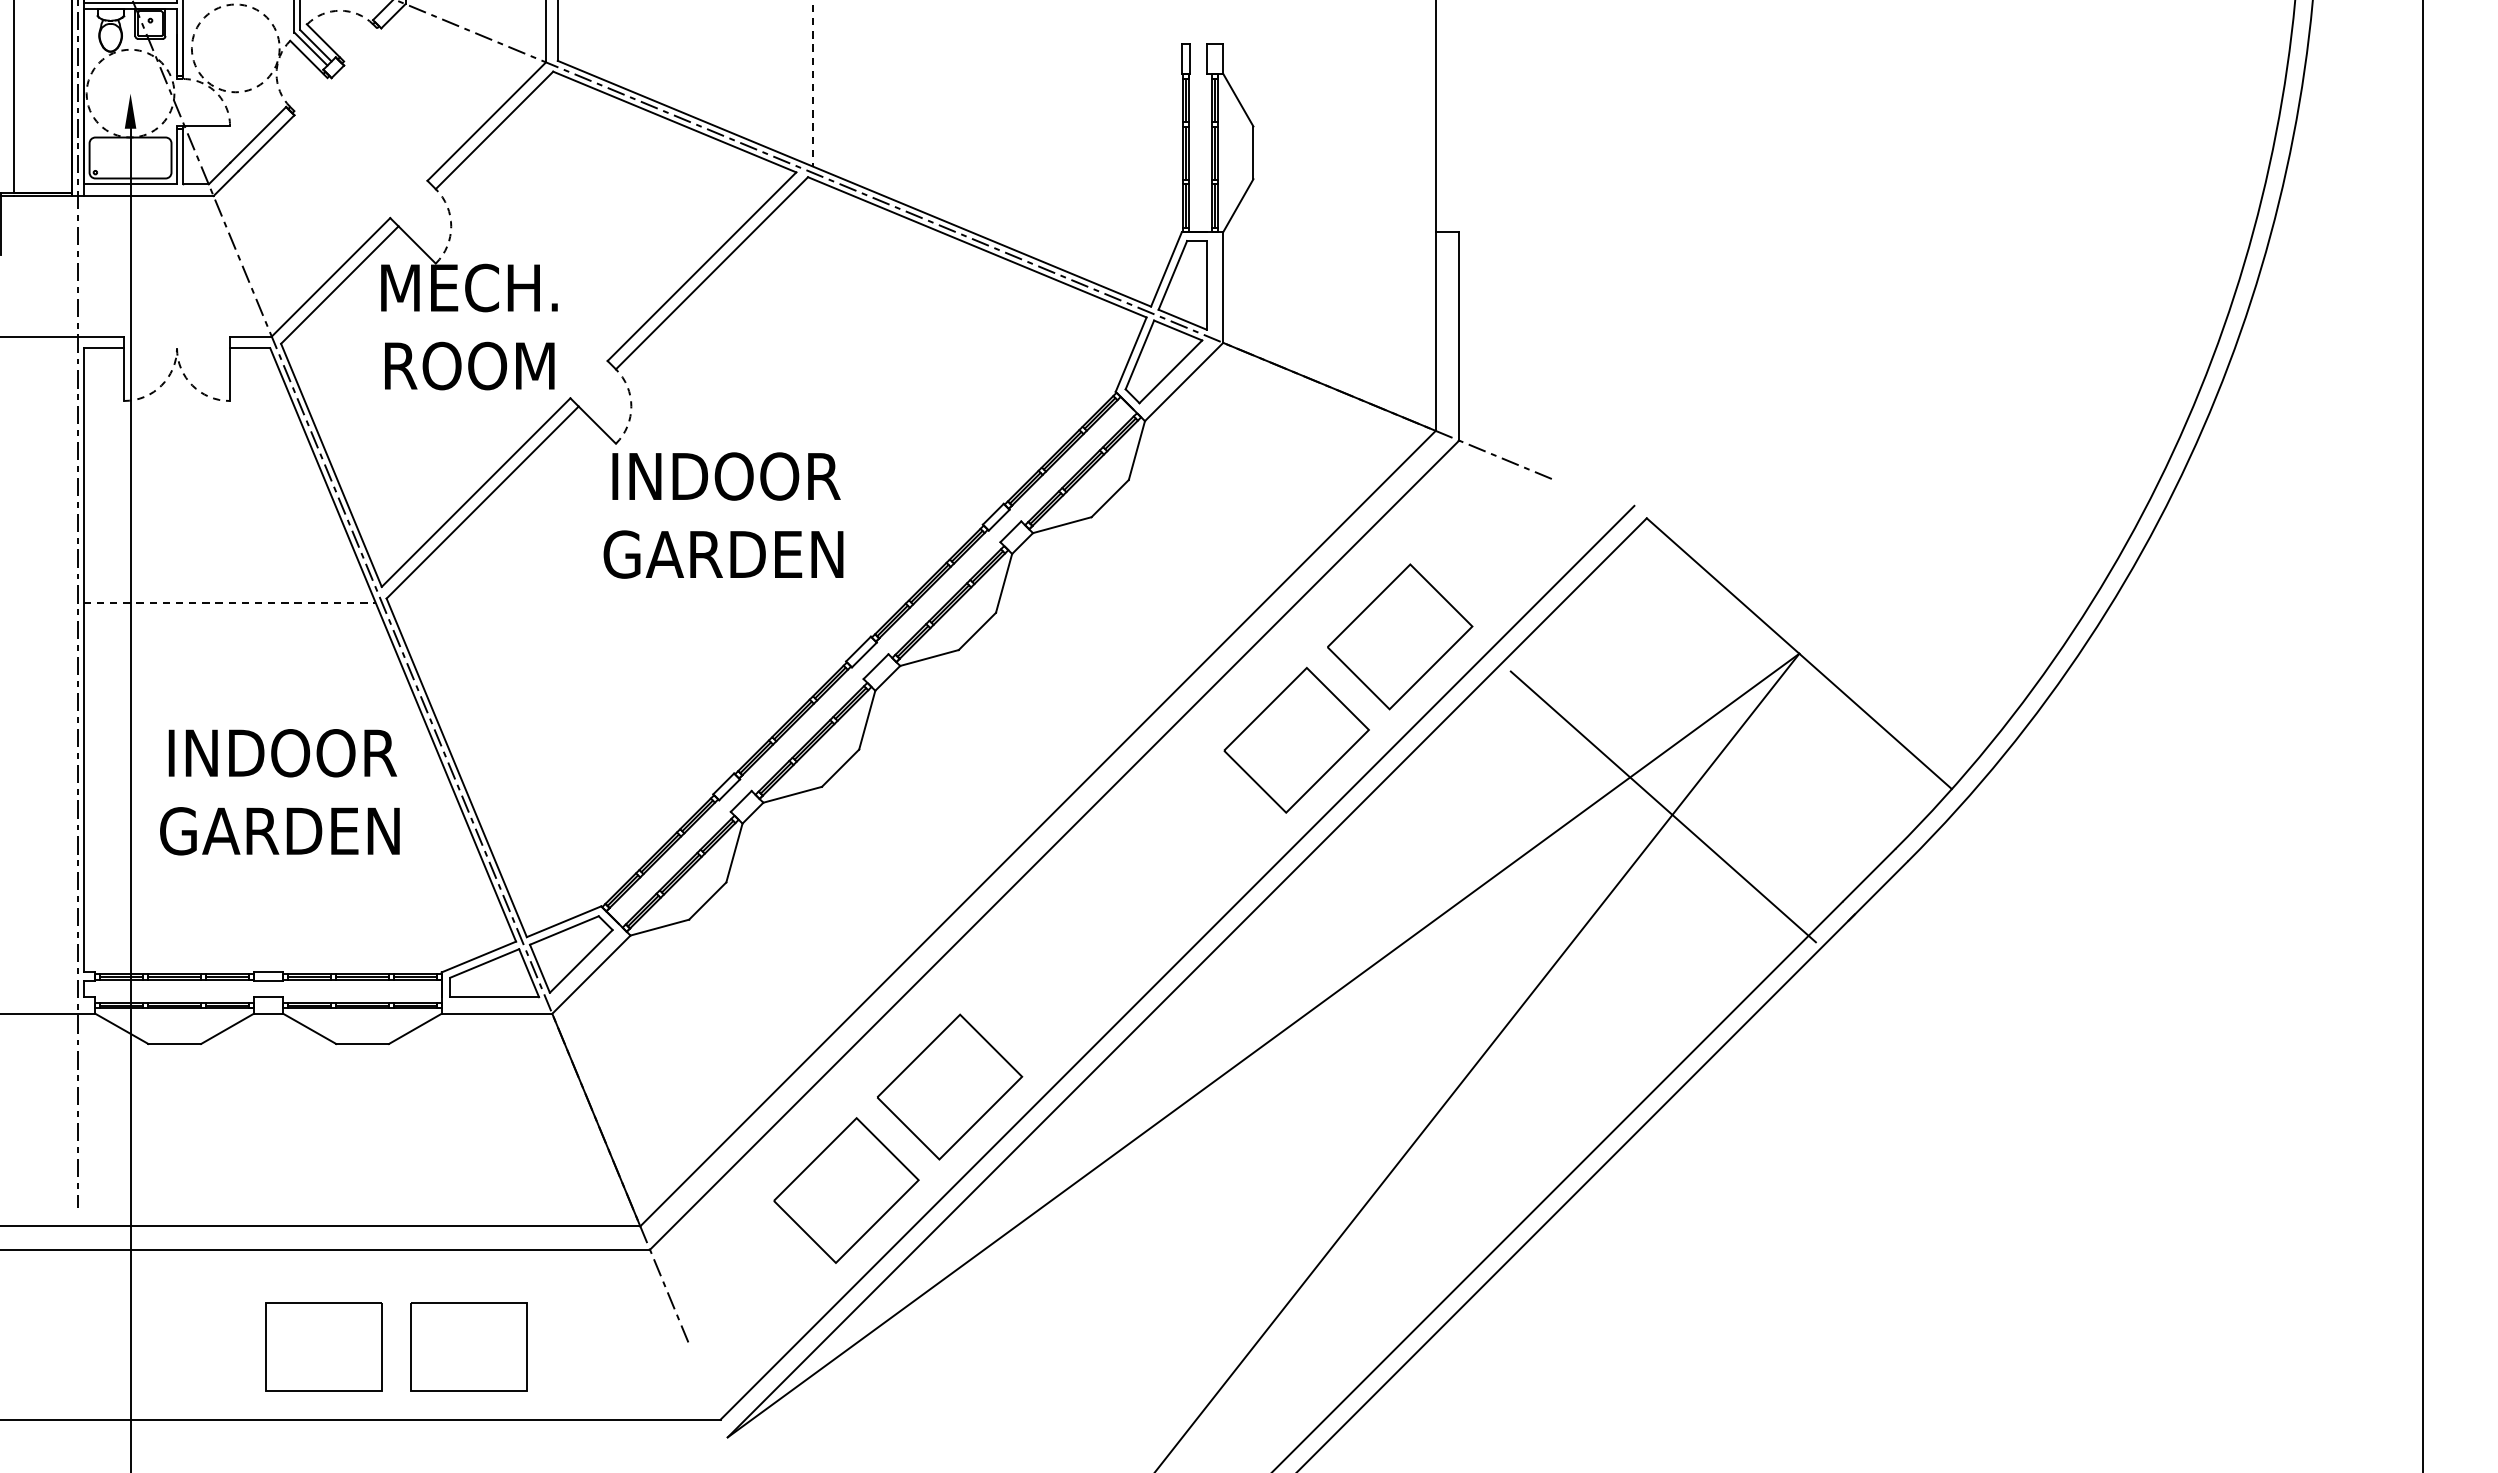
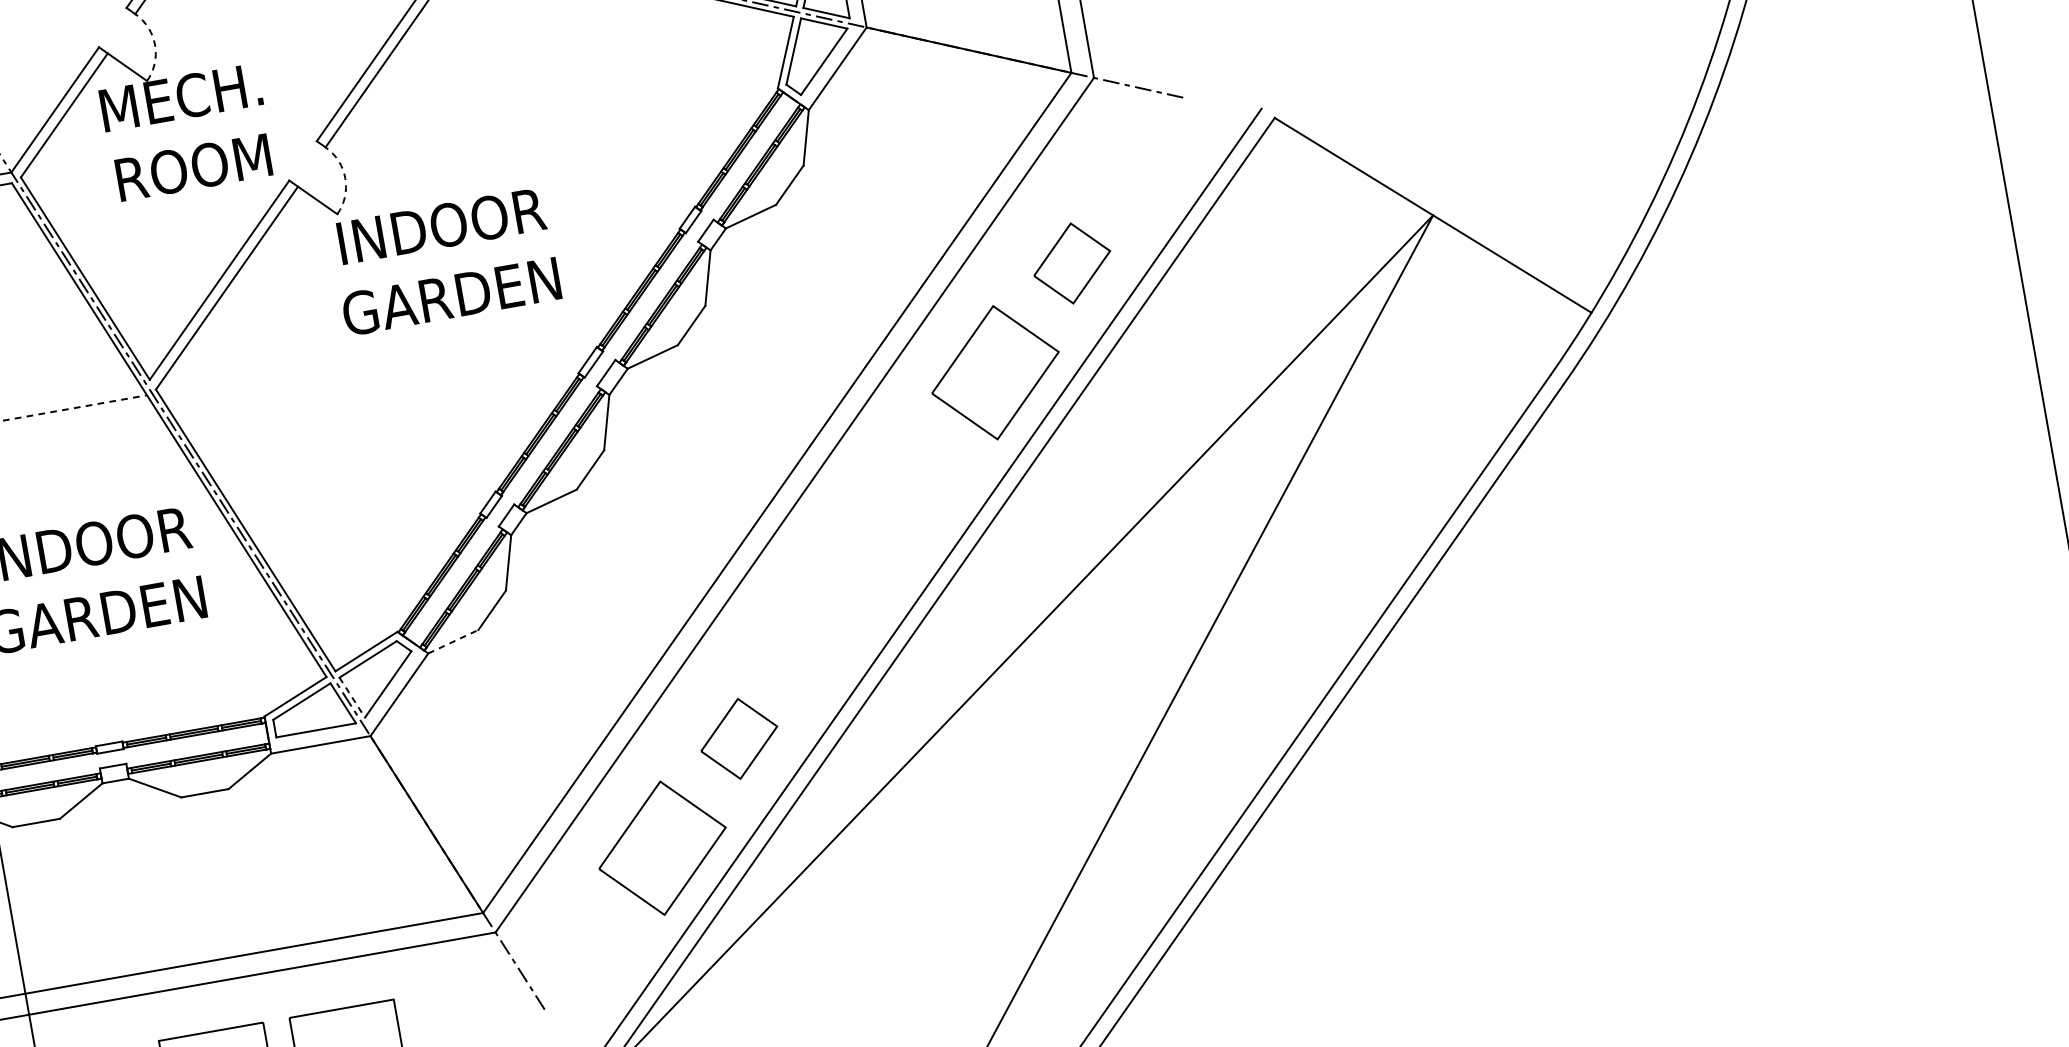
part: (1400, 636) -> (1072, 263), size x0.6
line: (1662, 806) -> (1334, 374), removed
line: (660, 927) -> (453, 641), solid -> dashed
line: (540, 969) -> (352, 698), solid -> dashed
part: (950, 1086) -> (739, 738), size x0.6

